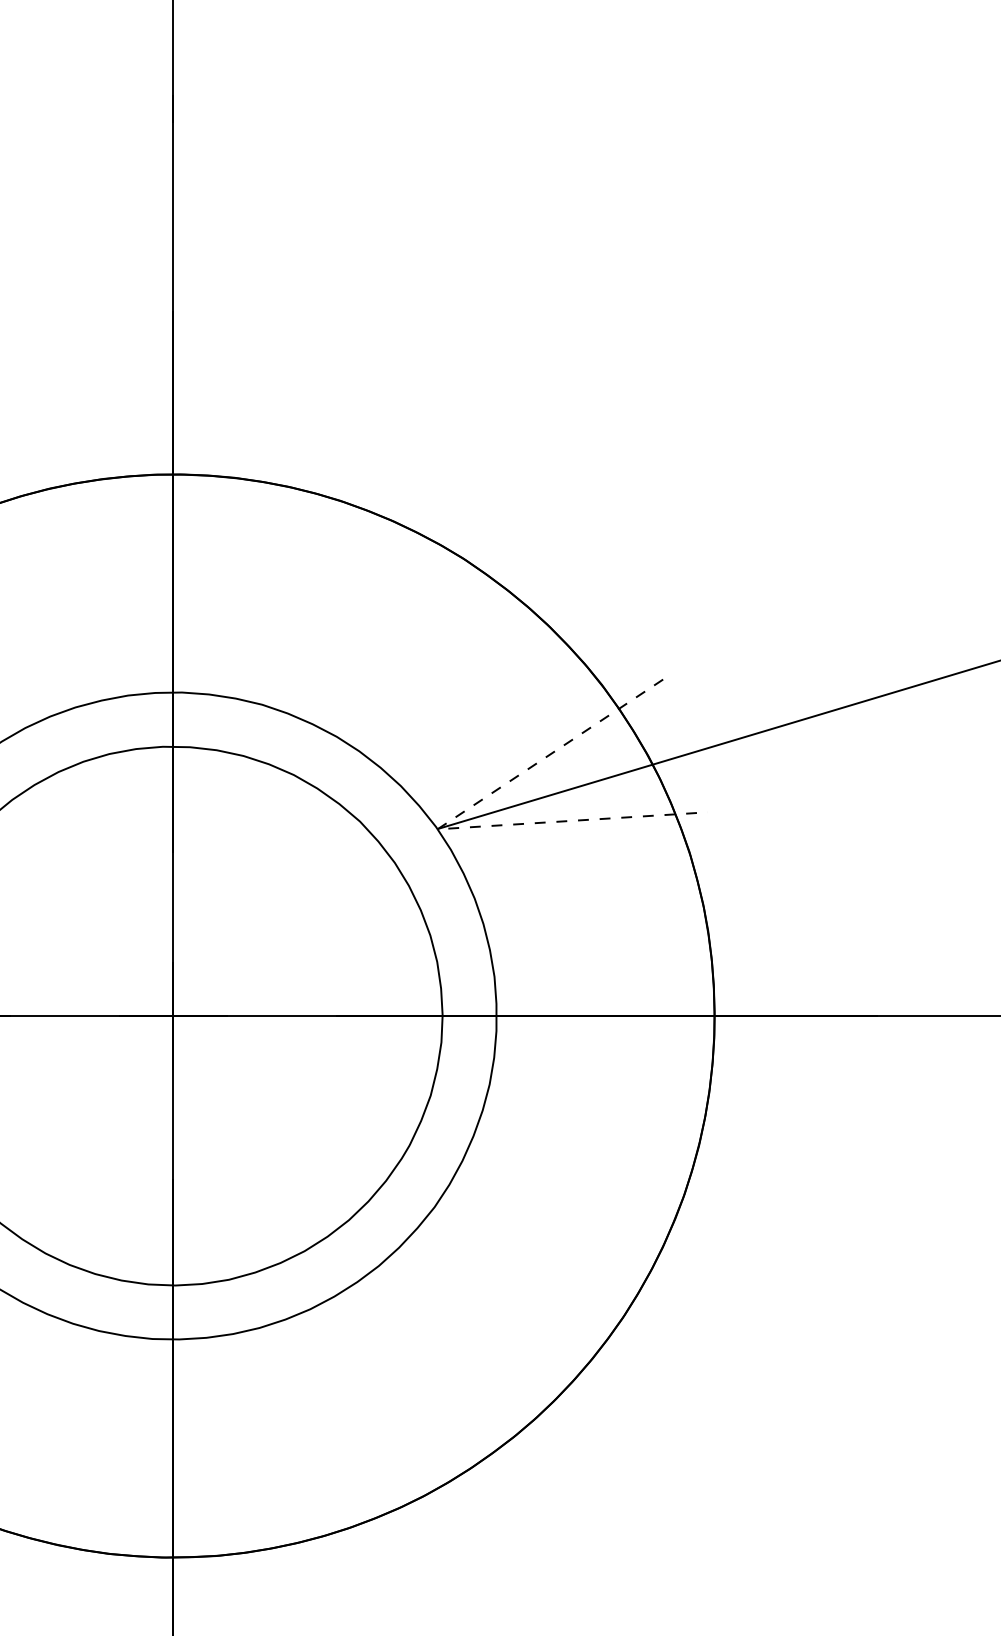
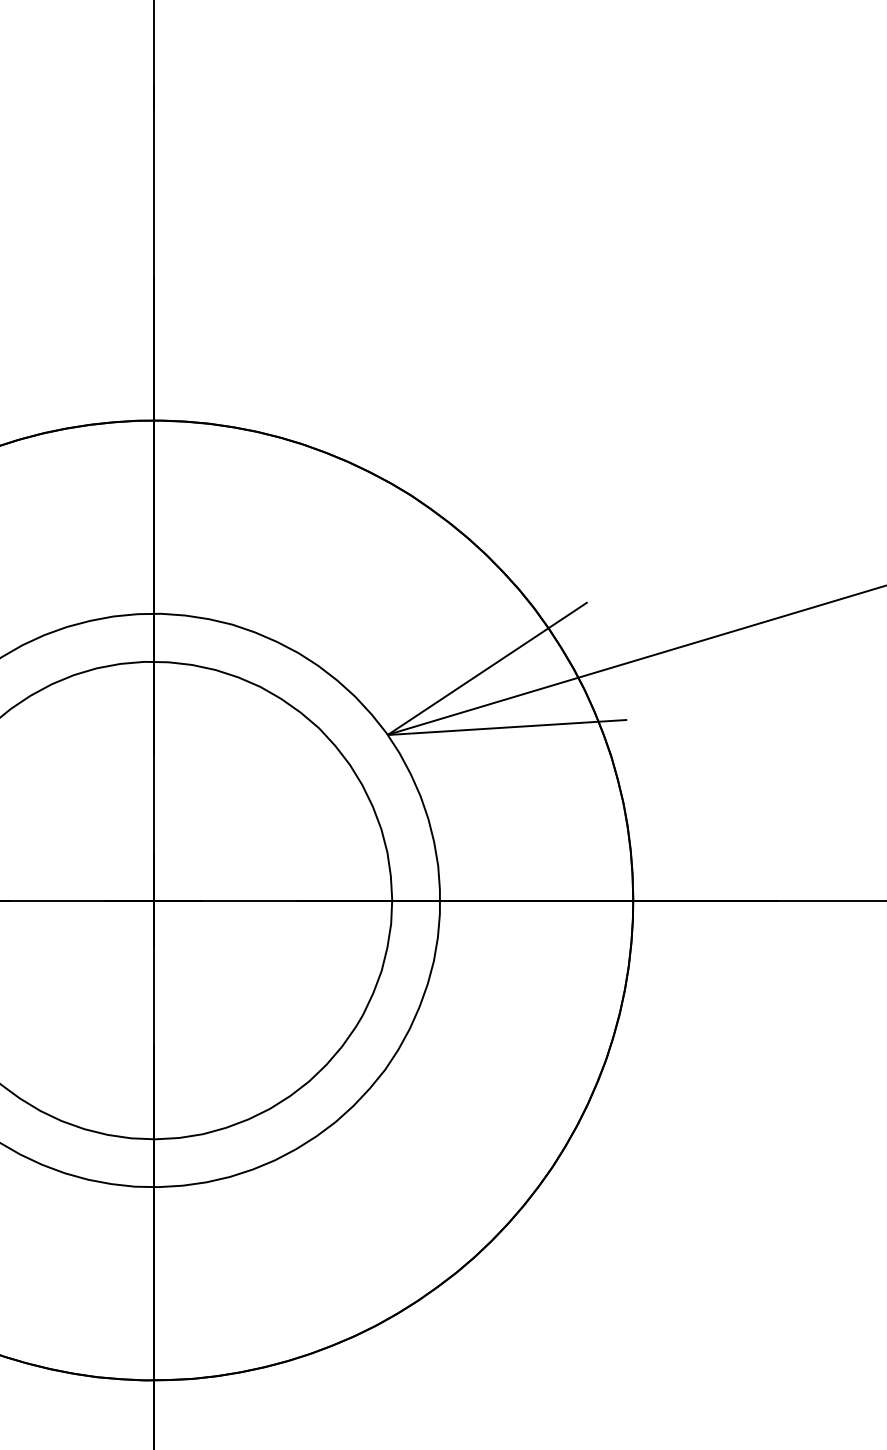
line: (437, 829) -> (387, 735), dashed -> solid

